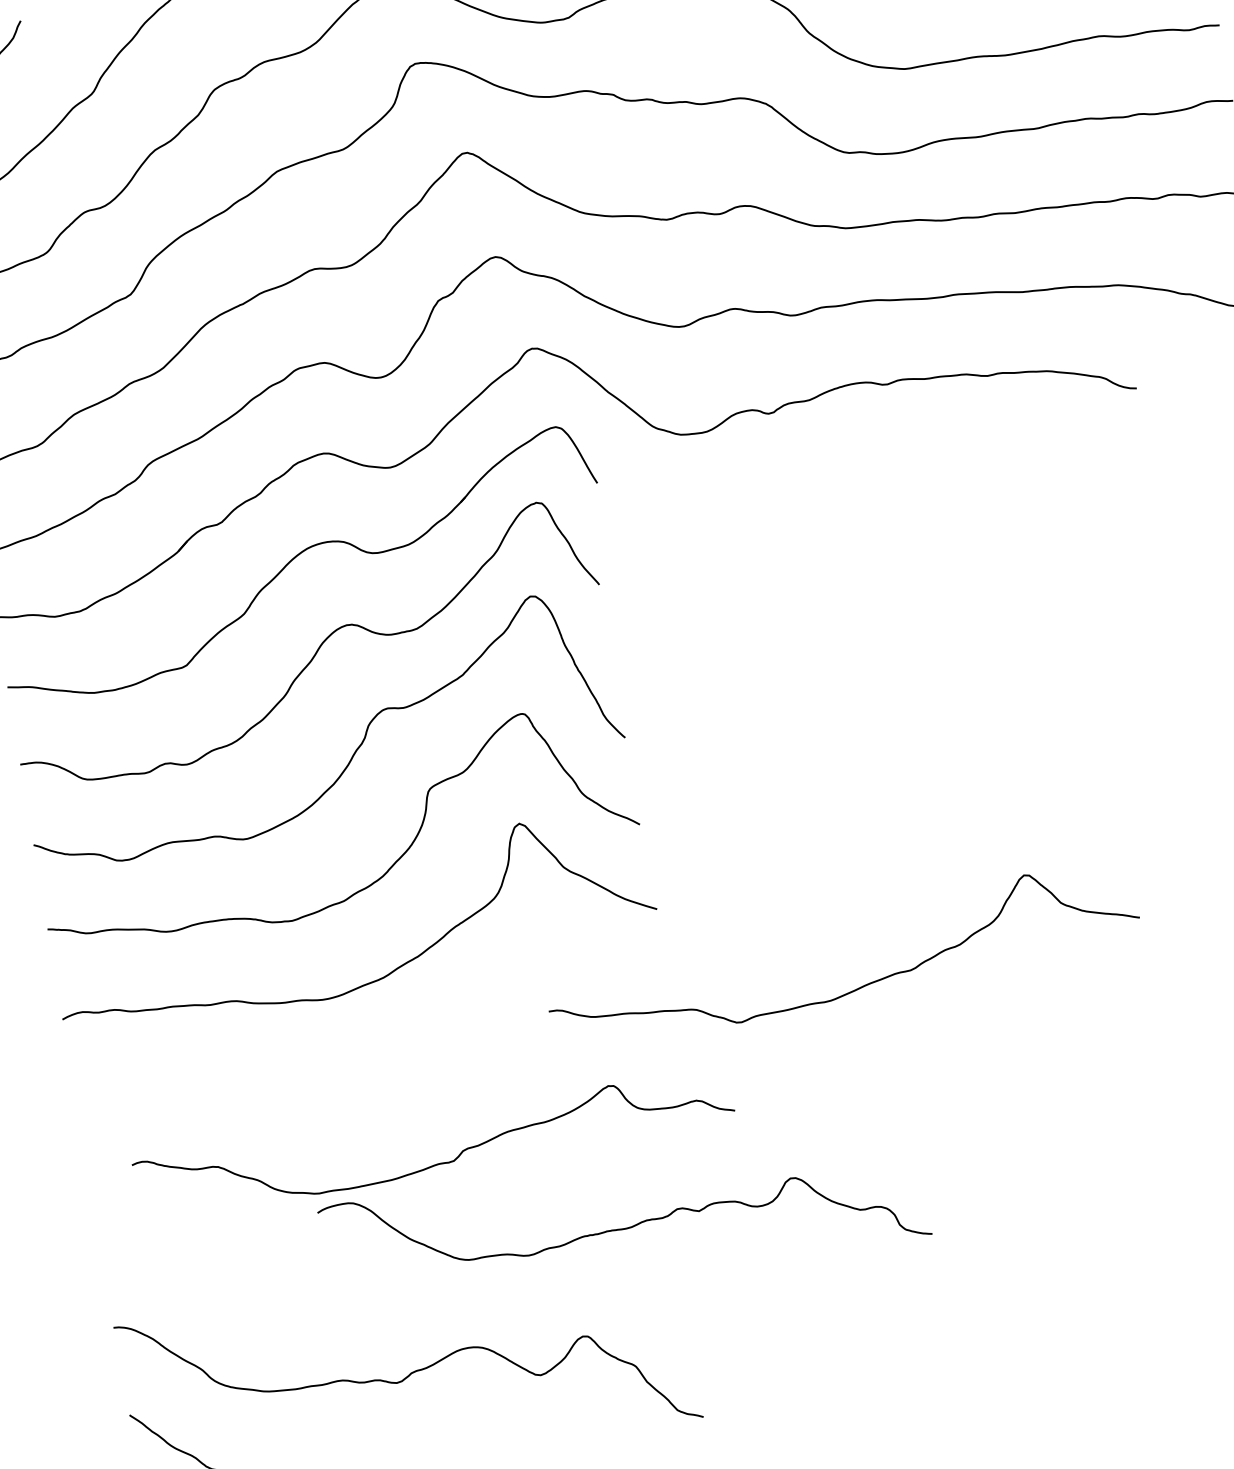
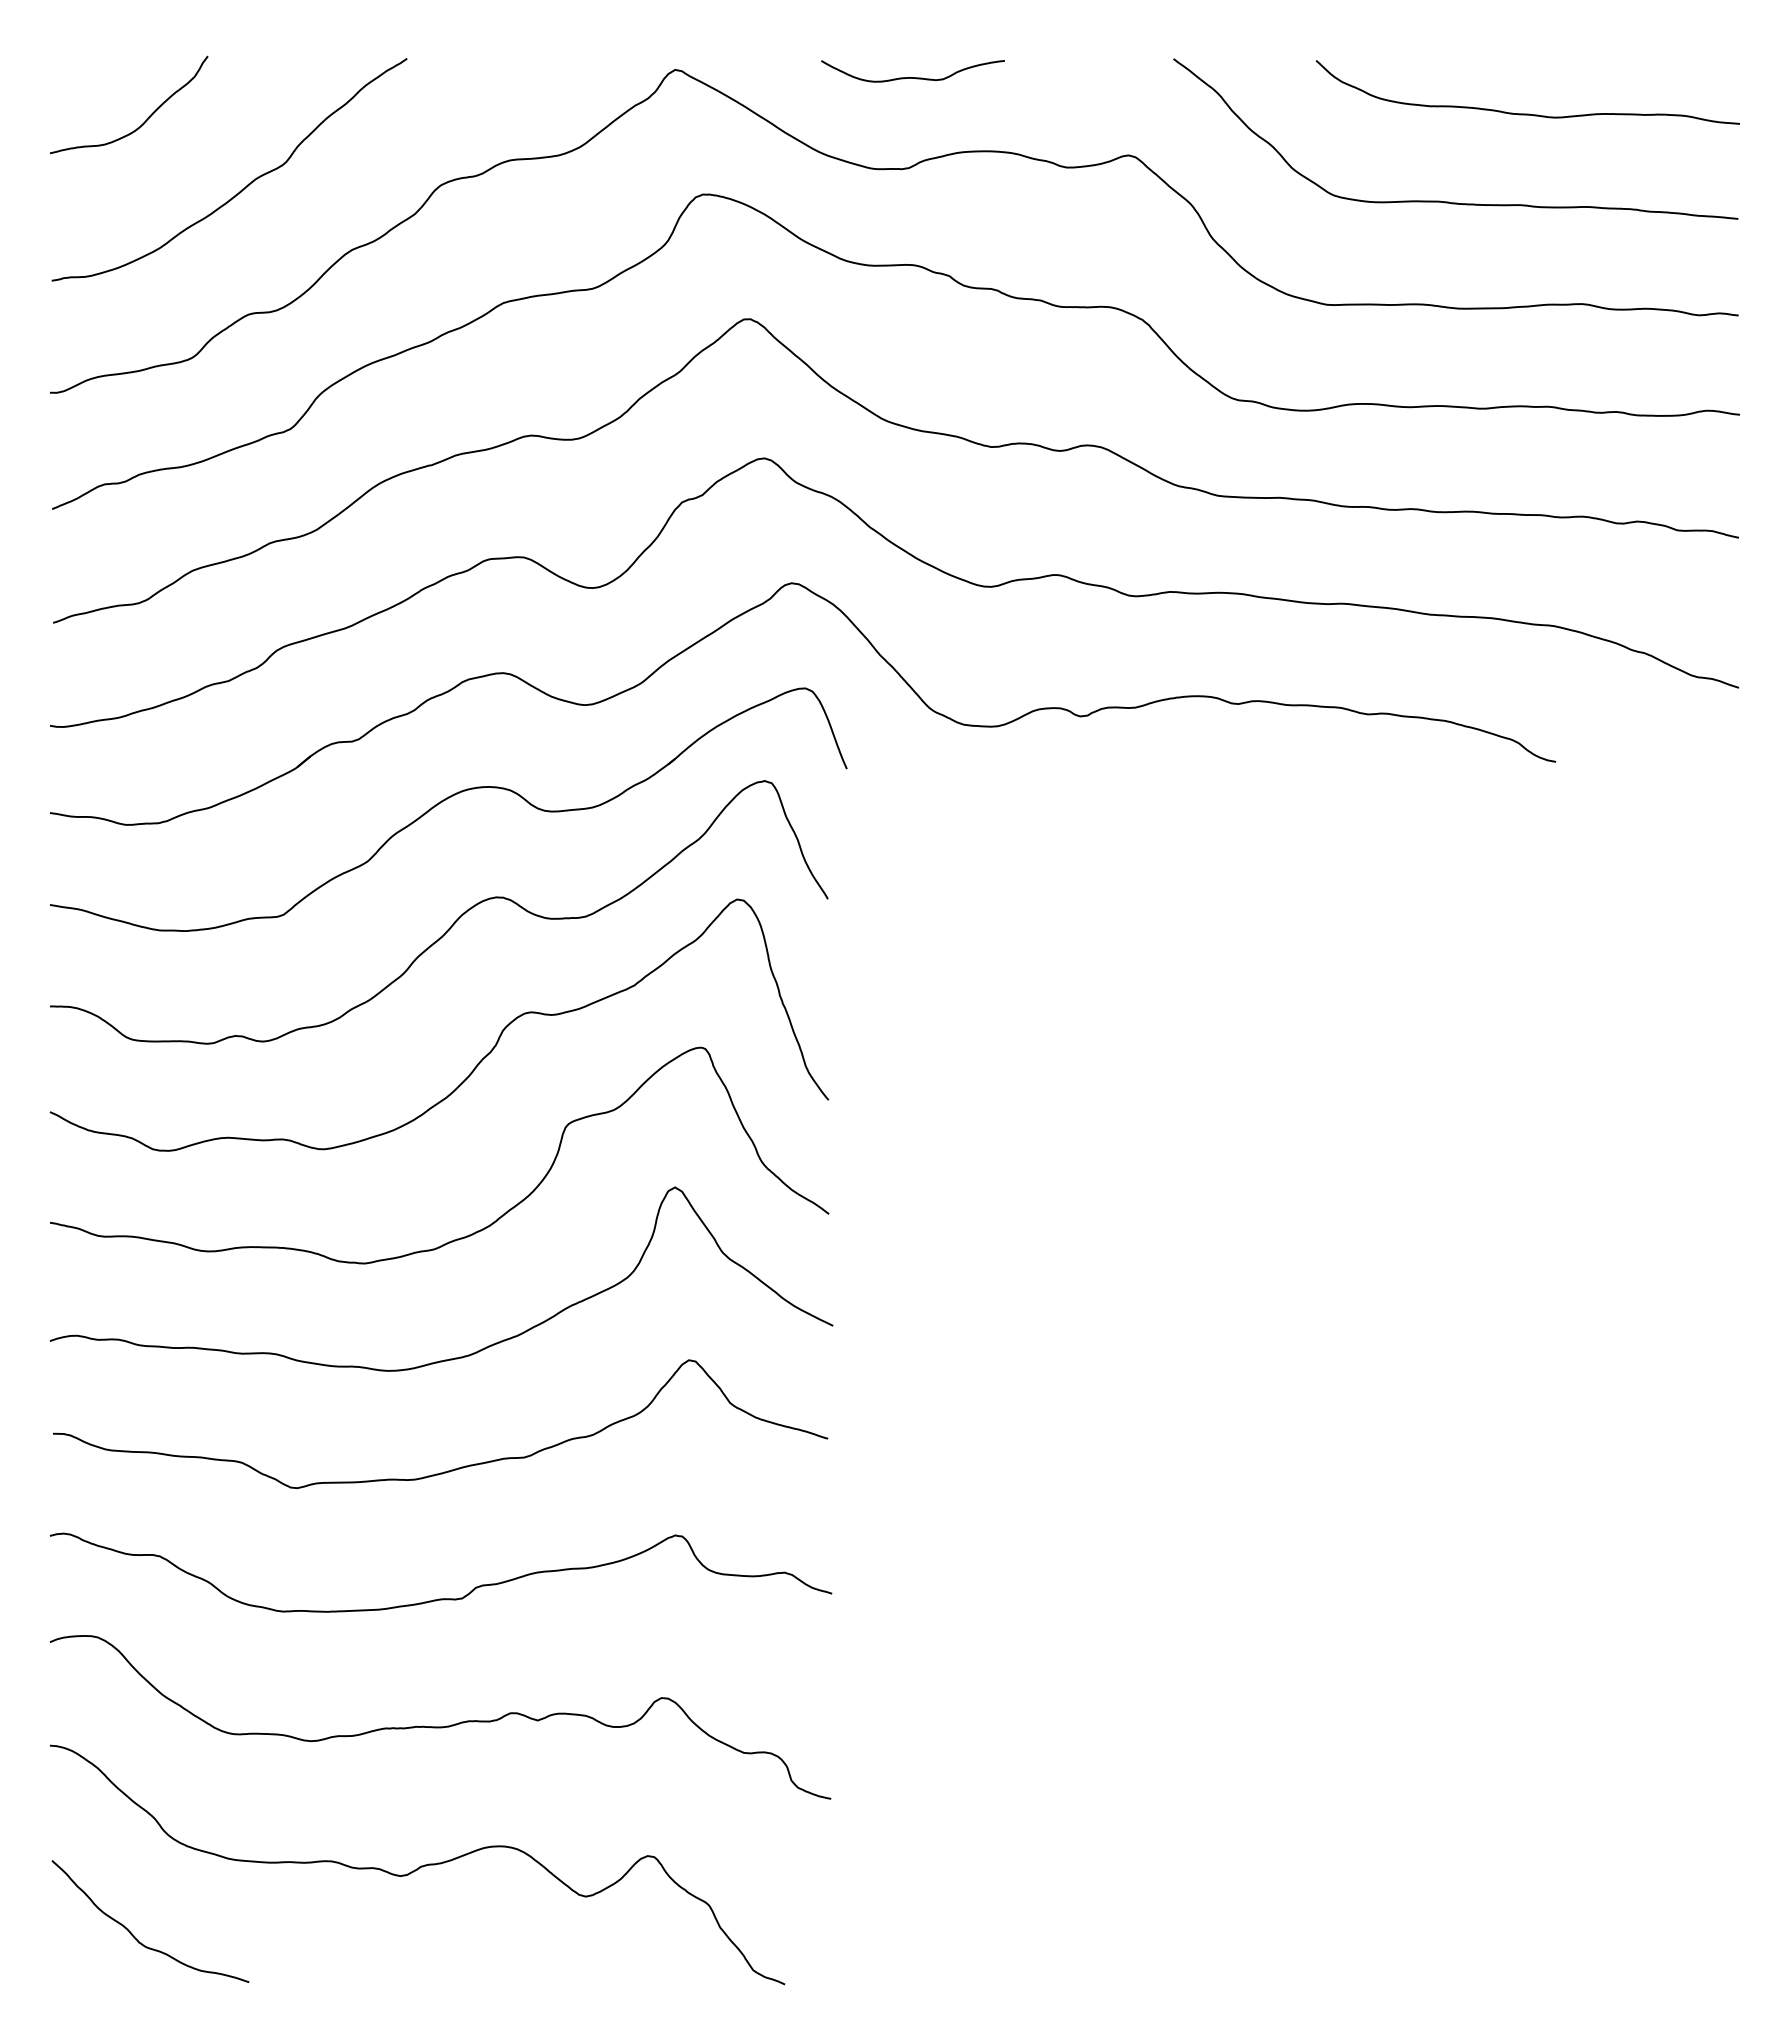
curve: (859, 987) -> (454, 1468), moved
curve: (437, 1163) -> (440, 1598), moved
curve: (625, 1228) -> (440, 1726), moved

